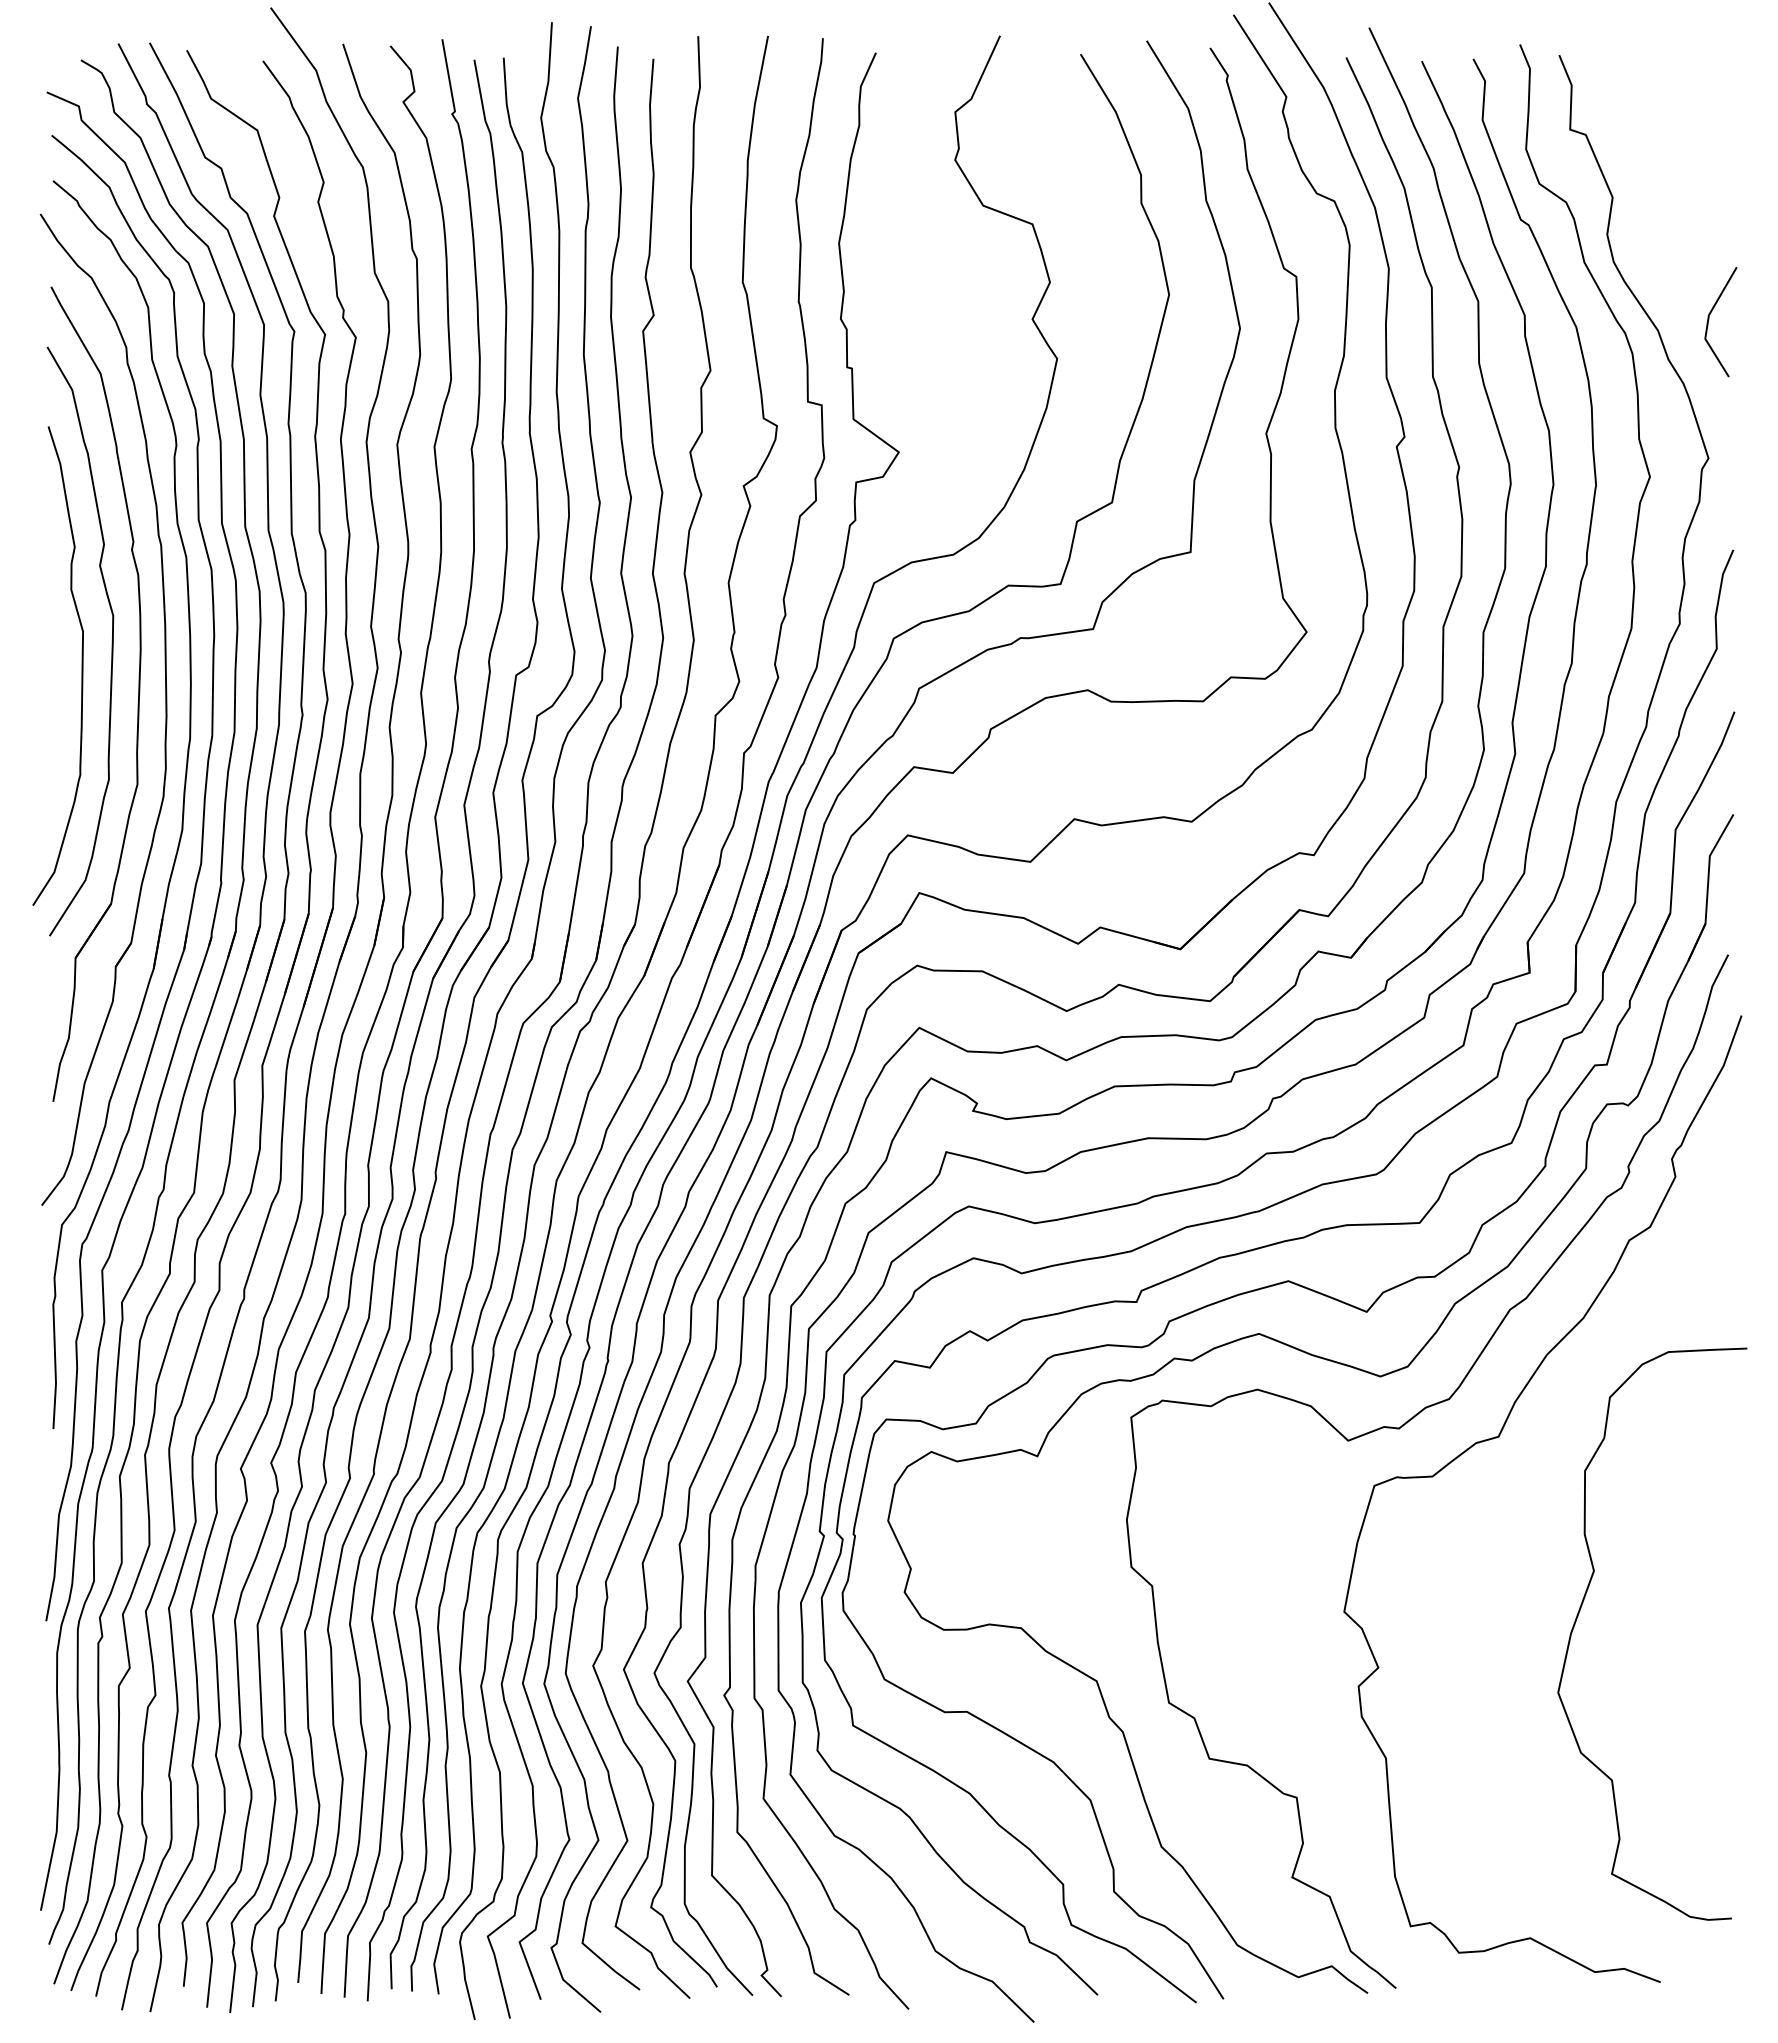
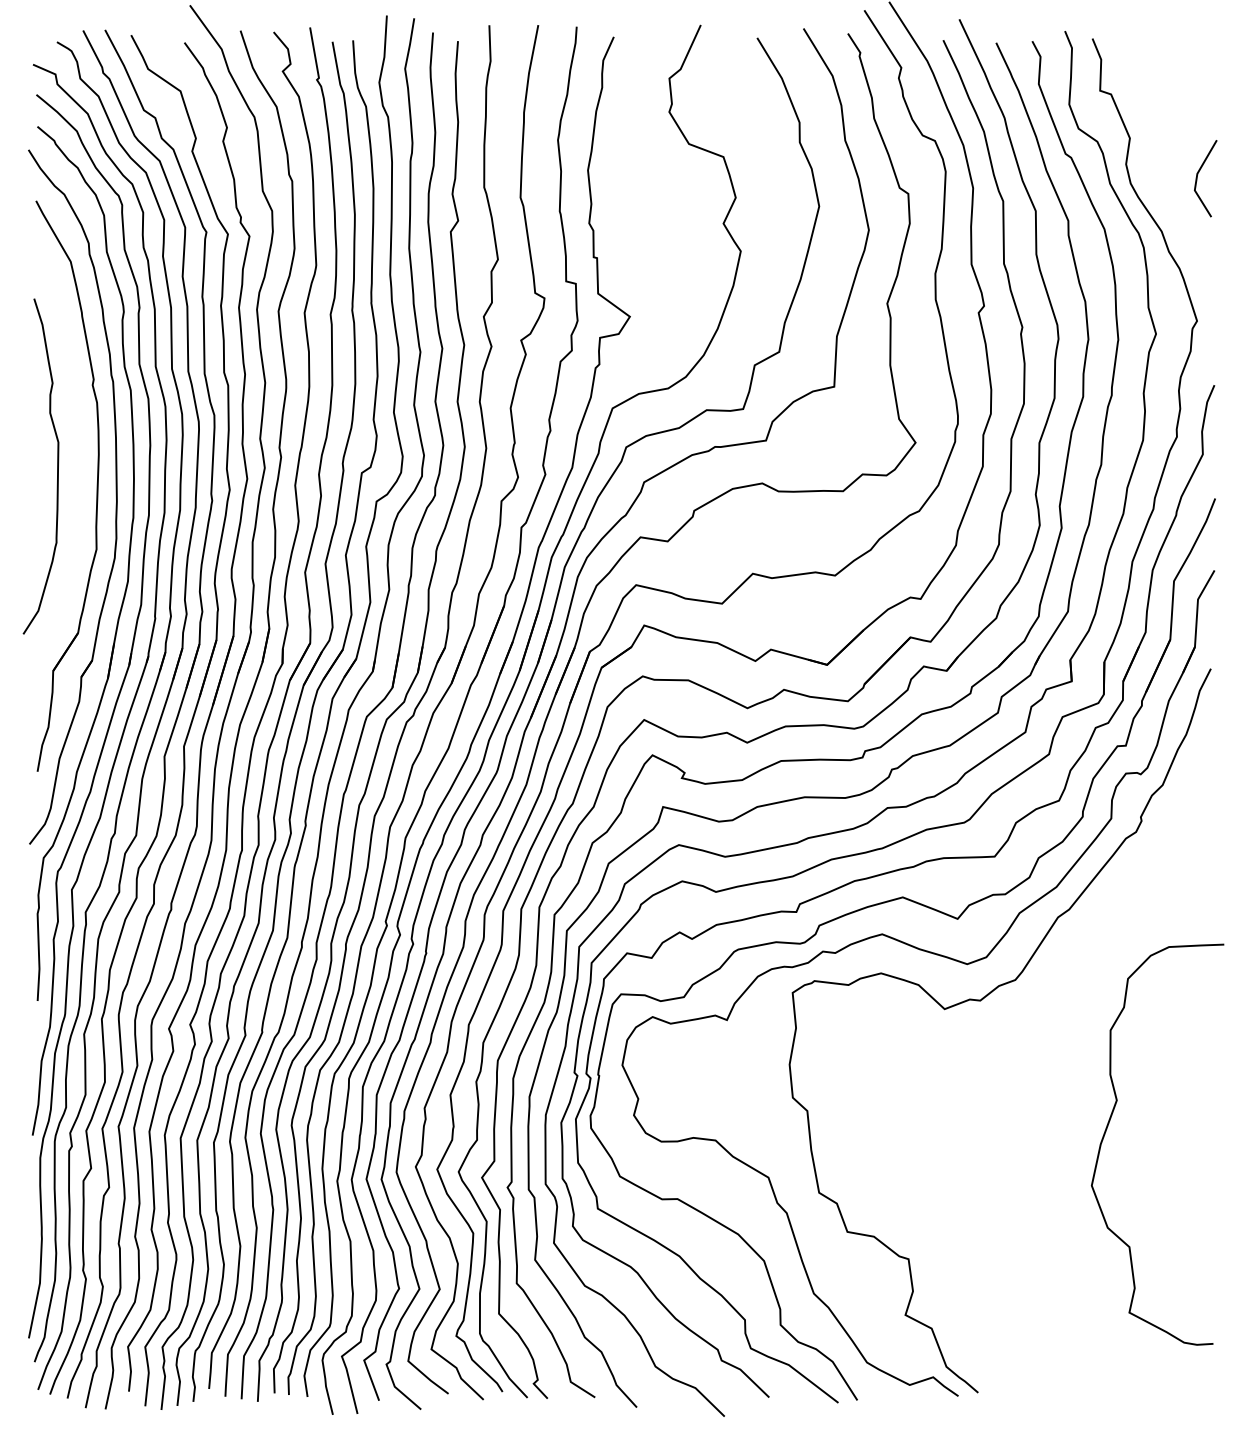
line: (1709, 319) -> (1197, 176), moved
curve: (111, 641) -> (78, 449), removed
curve: (1499, 1437) -> (1050, 1006), removed

